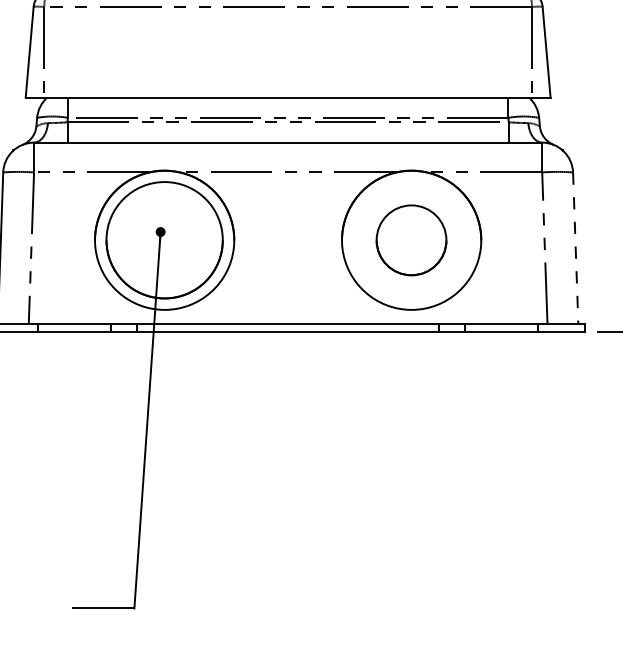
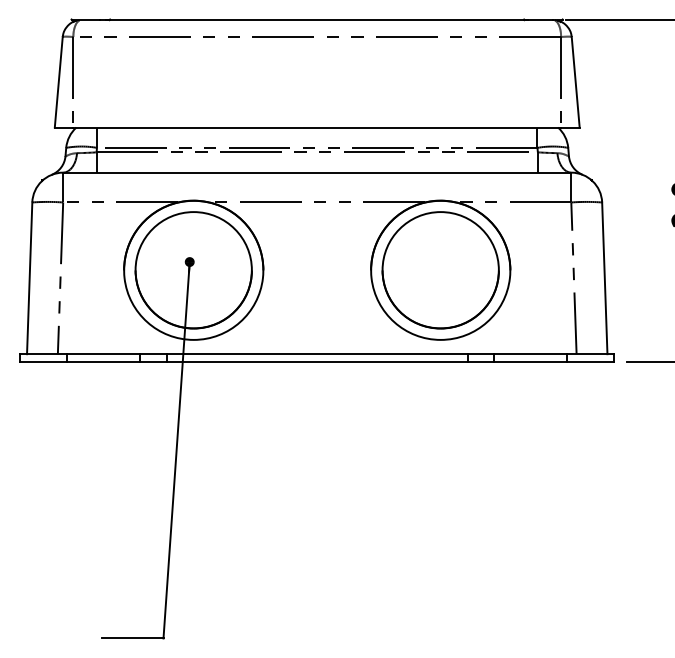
circle: (411, 240) -> (440, 270), size x1.67
line: (575, 248) -> (604, 278), dashed -> solid

